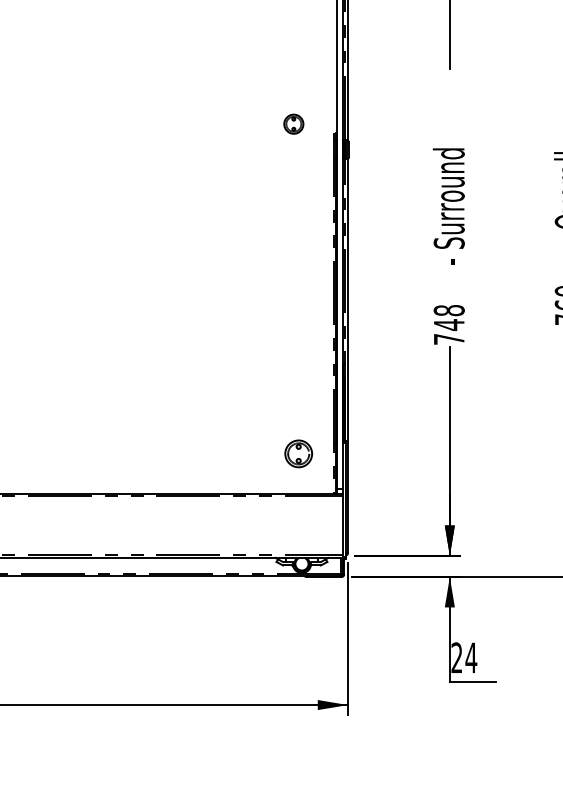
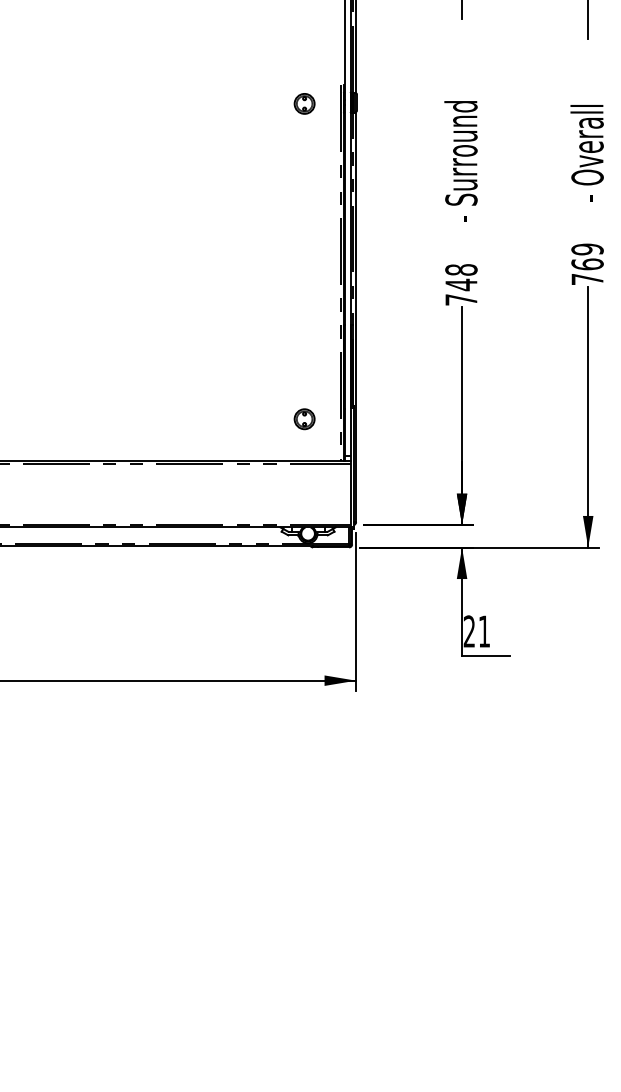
part: (293, 123) -> (304, 103), moved
part: (298, 454) -> (304, 419), size x0.71
text: (471, 657) -> (484, 631), 24 -> 21

